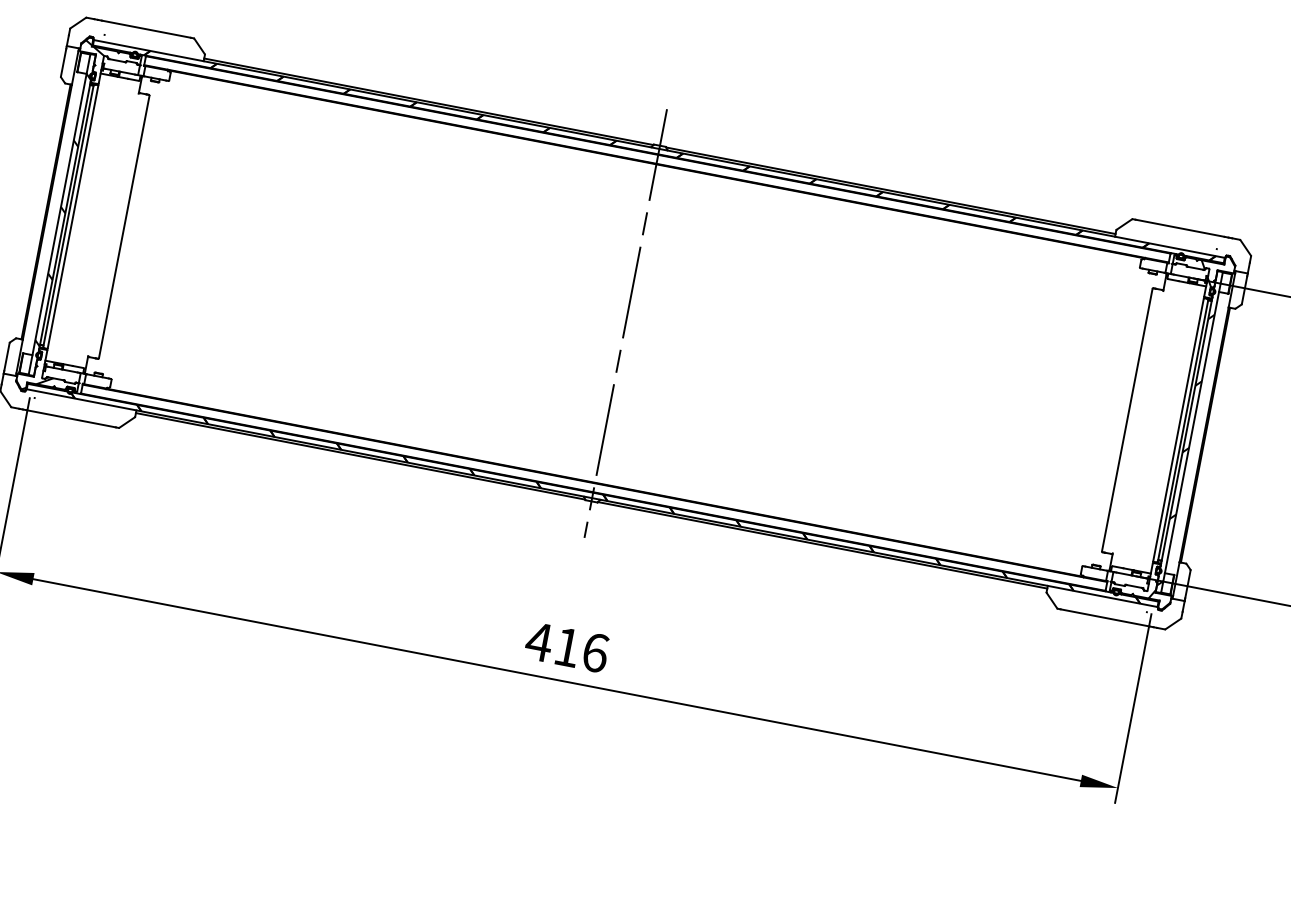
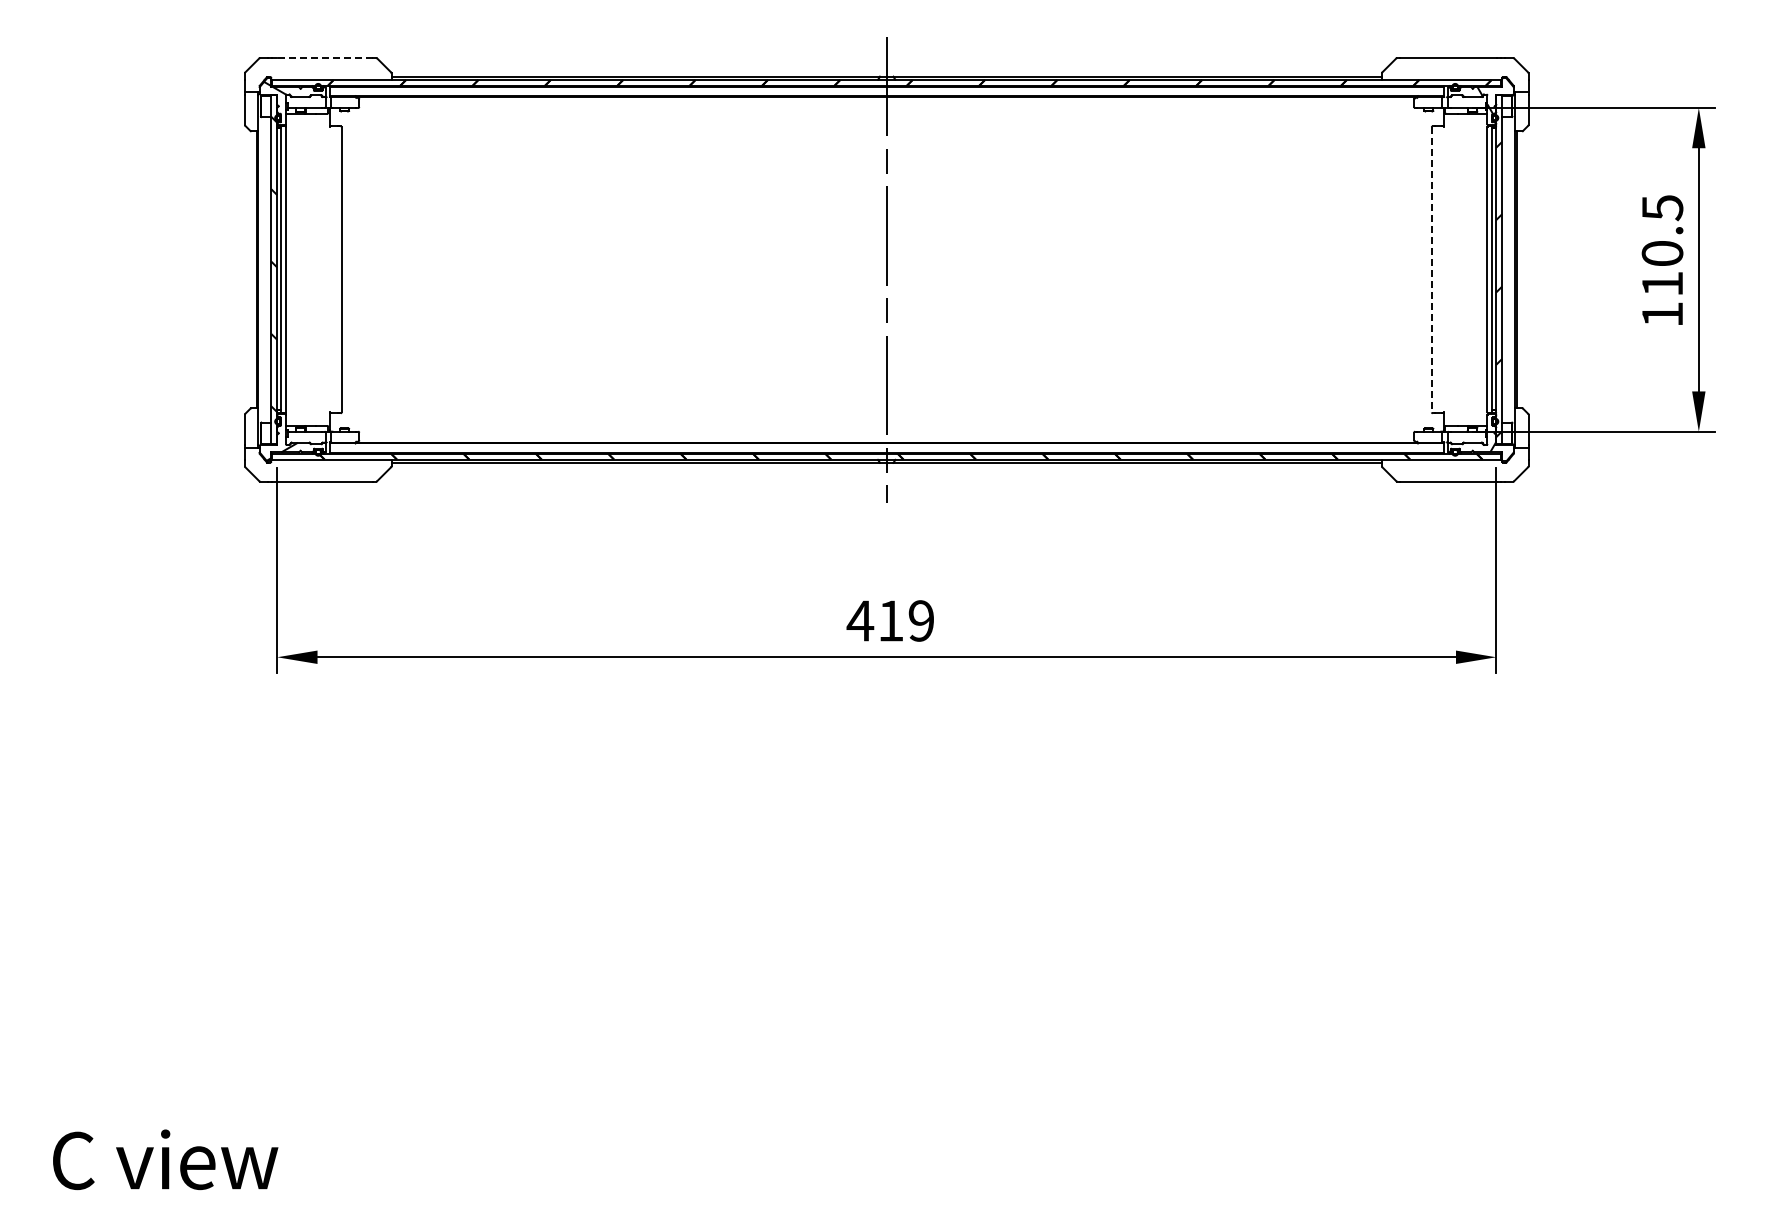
line: (145, 29) -> (324, 58), solid -> dashed
line: (1127, 419) -> (1431, 269), solid -> dashed
text: (595, 652) -> (921, 620), 416 -> 419

